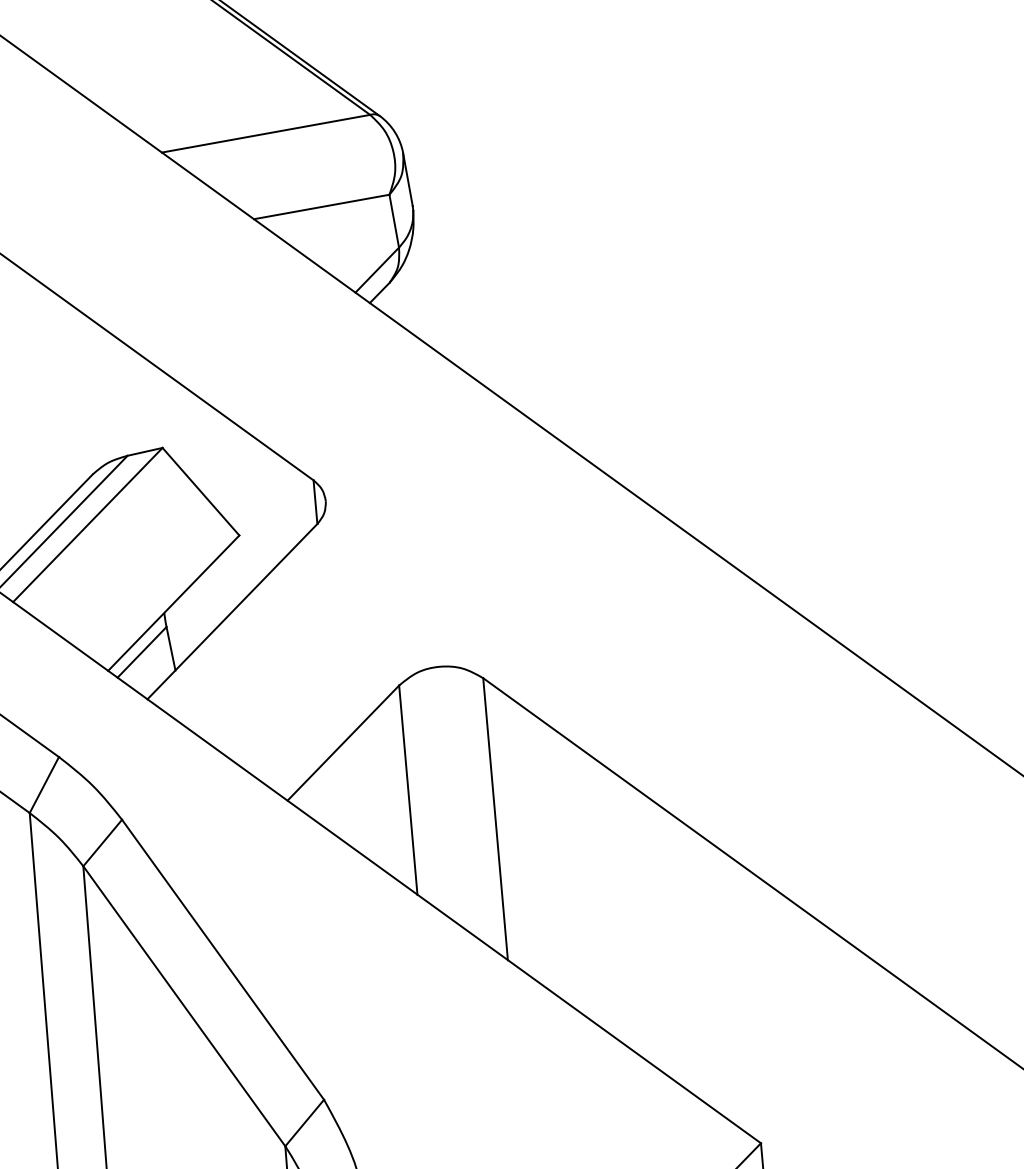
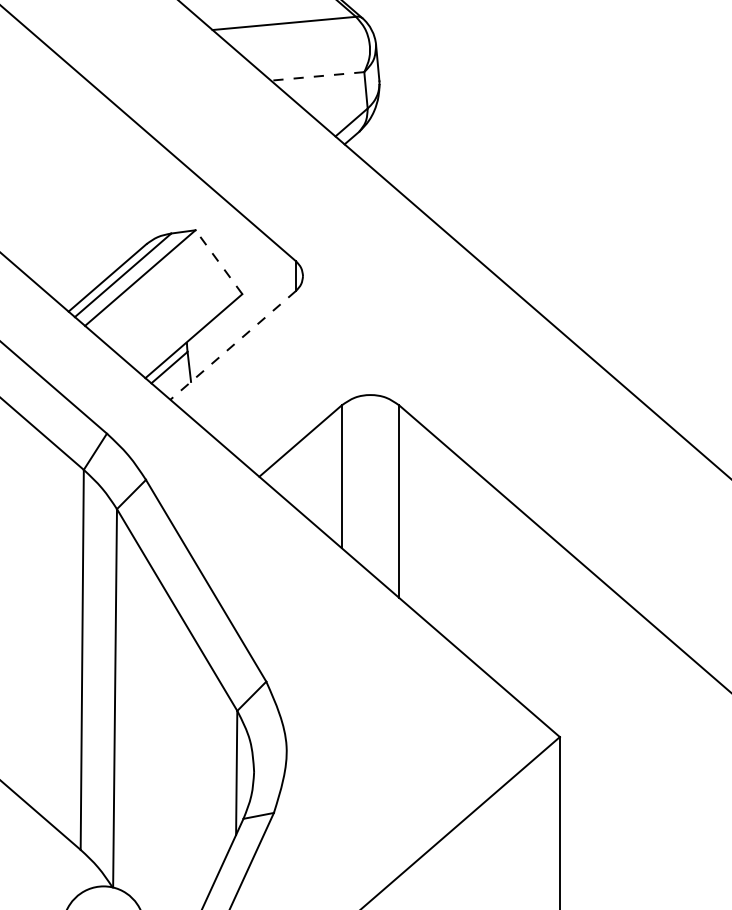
line: (321, 207) -> (317, 76), solid -> dashed
line: (200, 492) -> (218, 262), solid -> dashed
line: (231, 611) -> (232, 345), solid -> dashed

